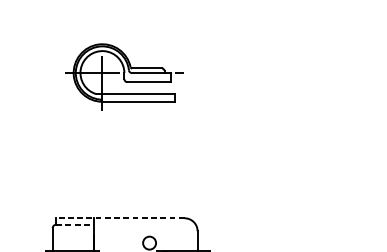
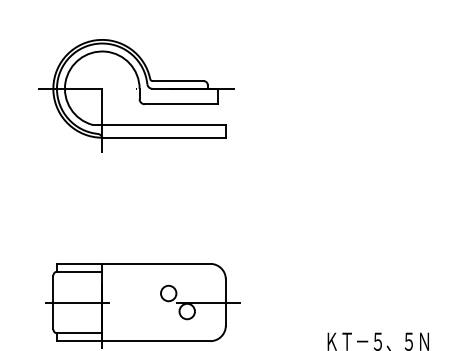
part: (122, 76) -> (136, 95), size x1.43
line: (120, 217) -> (133, 263), dashed -> solid
line: (75, 224) -> (80, 271), dashed -> solid

